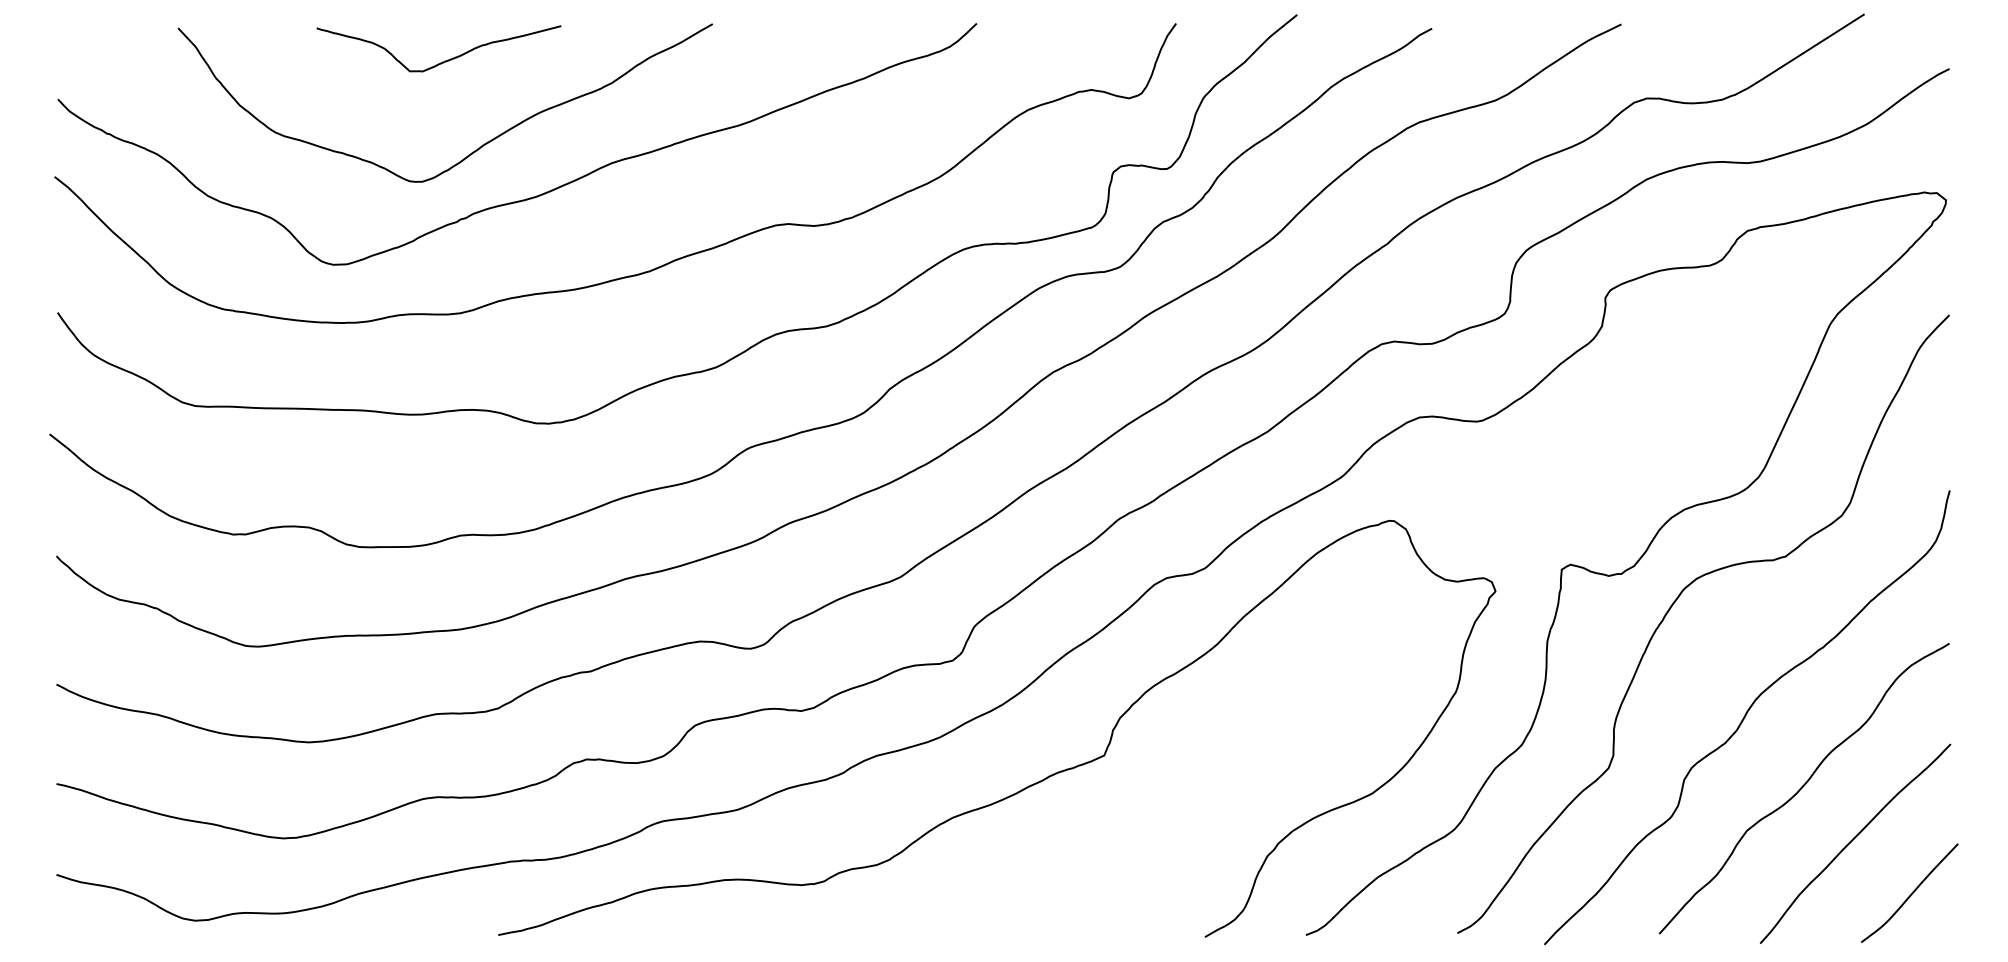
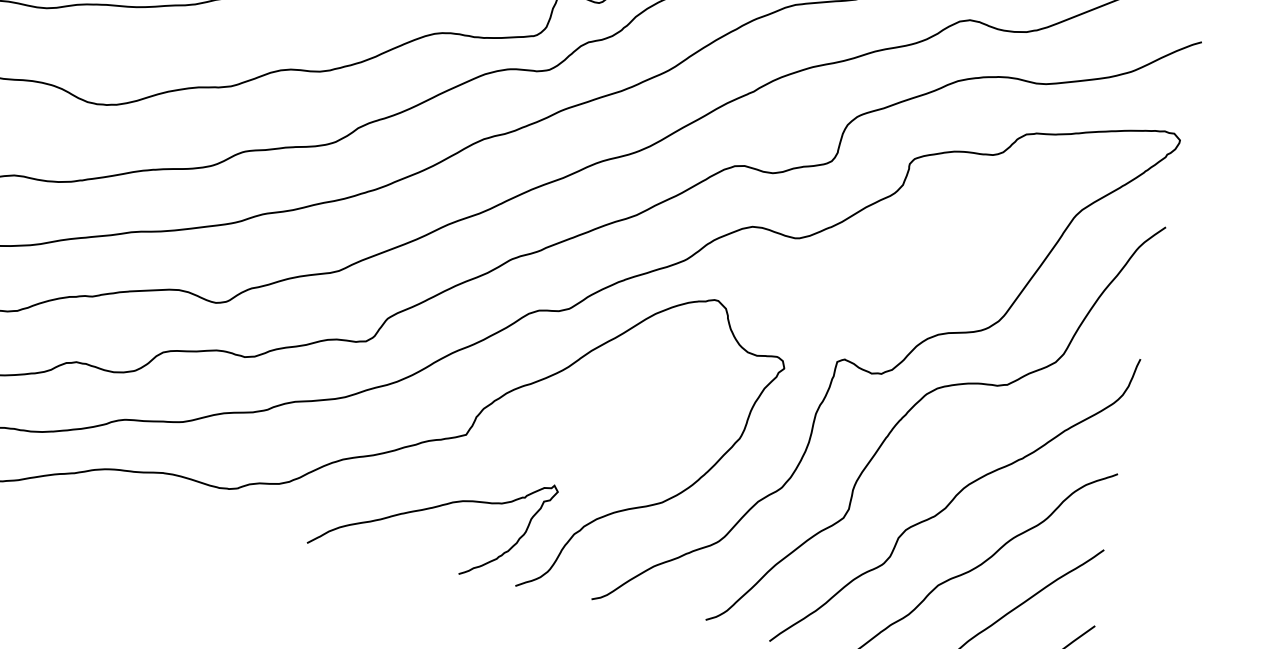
curve: (1077, 859) -> (430, 509), added

